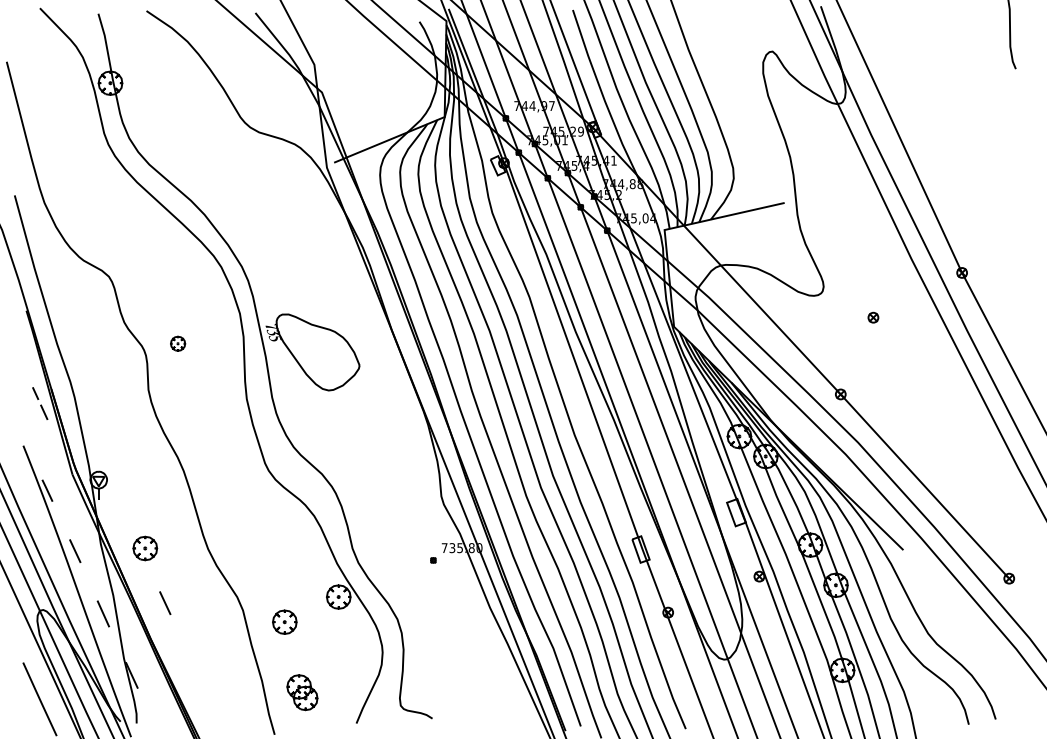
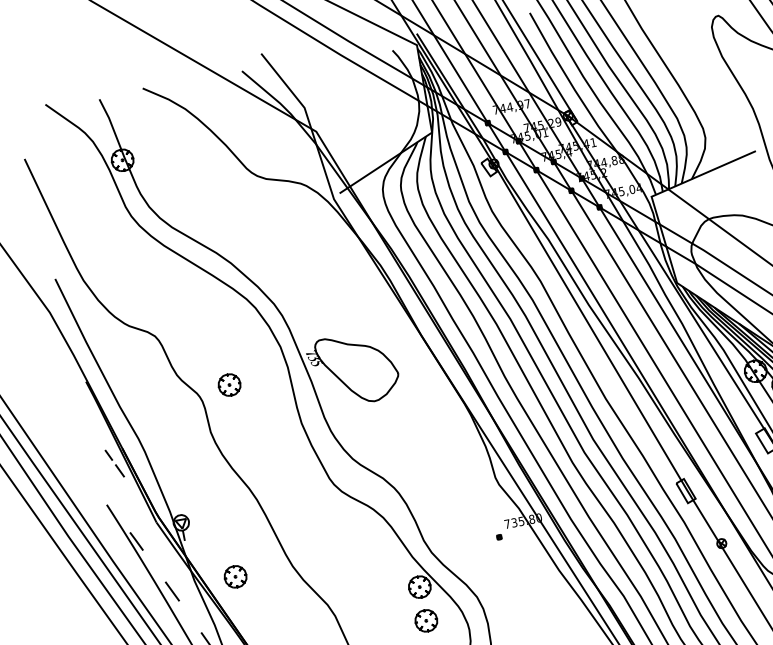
part: (177, 343) -> (228, 385), size x1.67
line: (165, 602) -> (263, 622), removed
part: (284, 621) -> (425, 620), moved

